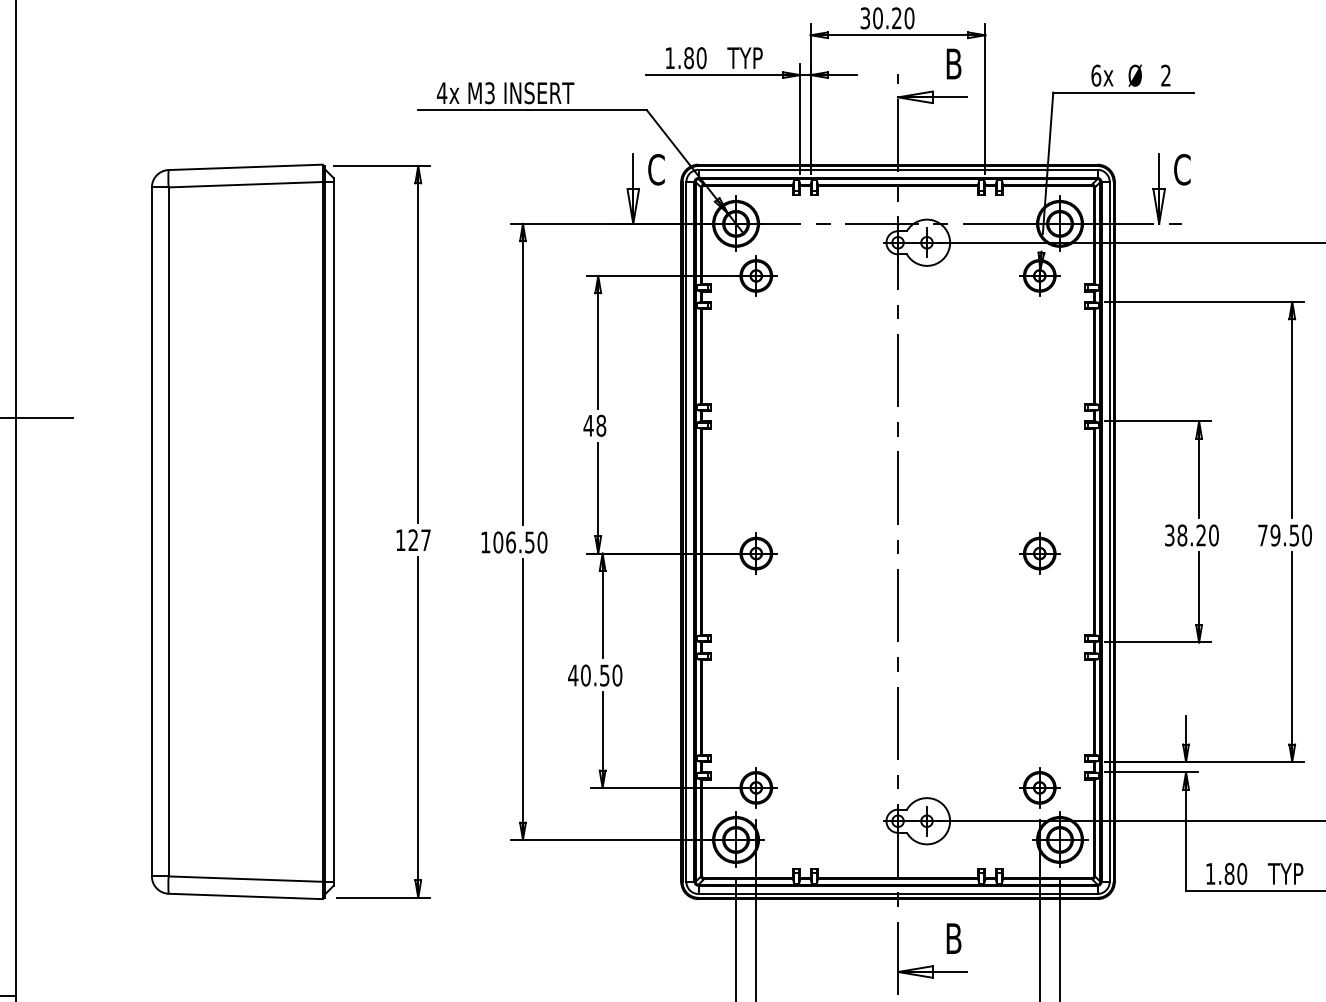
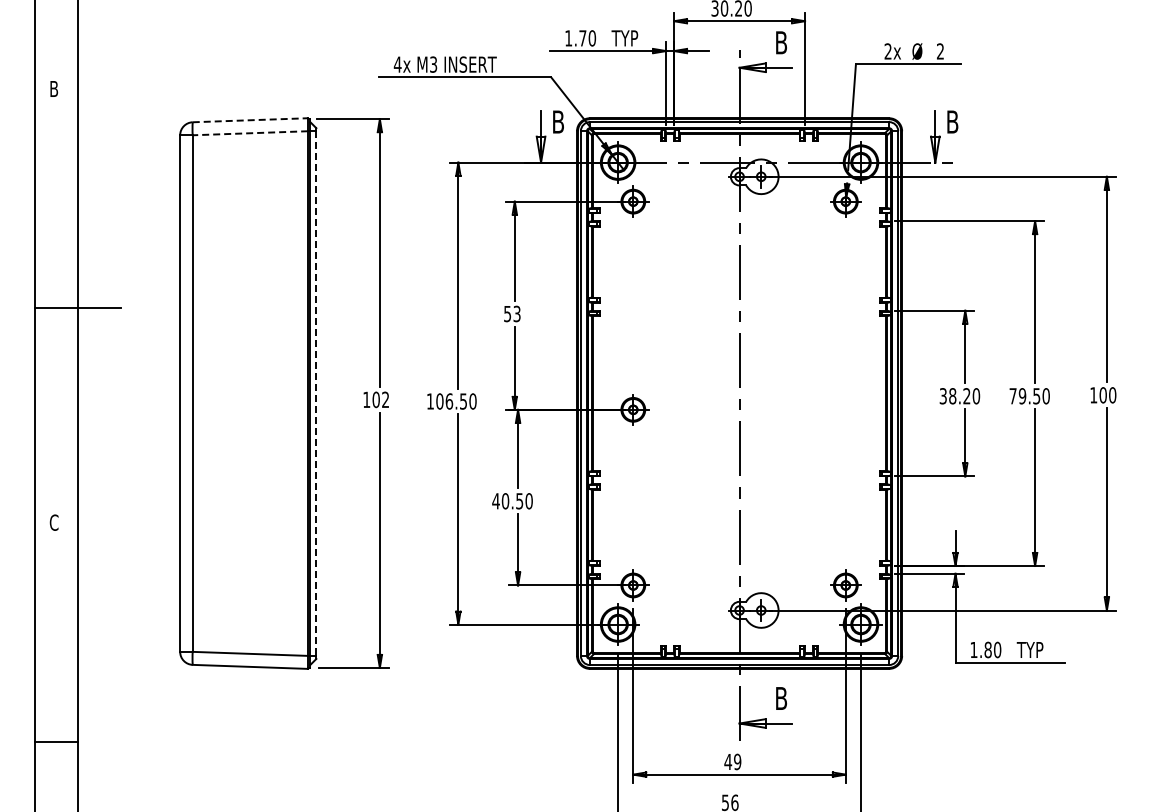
text: (688, 58) -> (582, 38), 1.80 -> 1.70
text: (1095, 75) -> (887, 51), 6x -> 2x
line: (245, 167) -> (250, 120), solid -> dashed
text: (656, 169) -> (558, 121), C -> B
text: (1182, 169) -> (952, 121), C -> B
line: (245, 185) -> (250, 133), solid -> dashed
text: (593, 425) -> (511, 313), 48 -> 53
line: (333, 533) -> (316, 394), solid -> dashed
text: (419, 539) -> (380, 399), 127 -> 102
part: (1039, 553) -> (845, 409), removed

